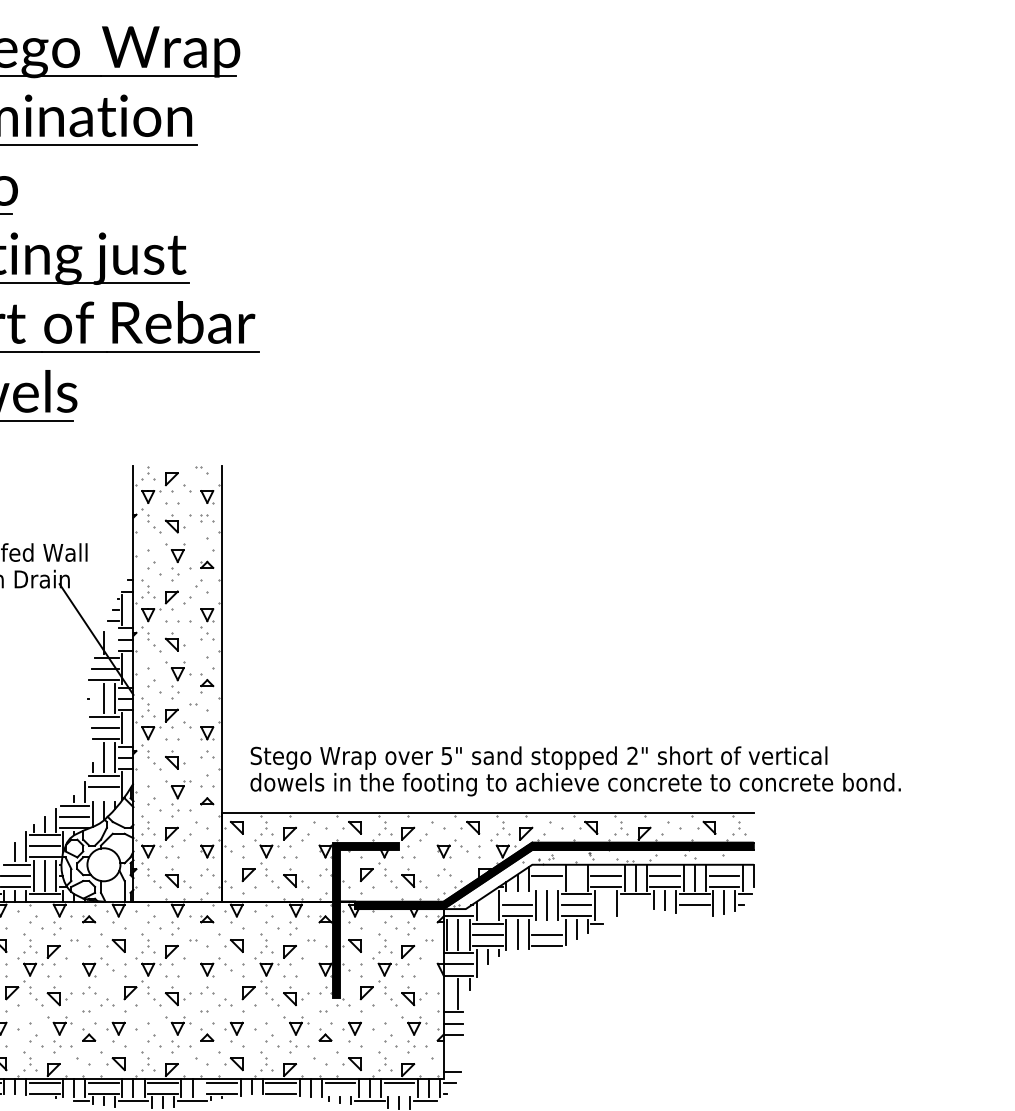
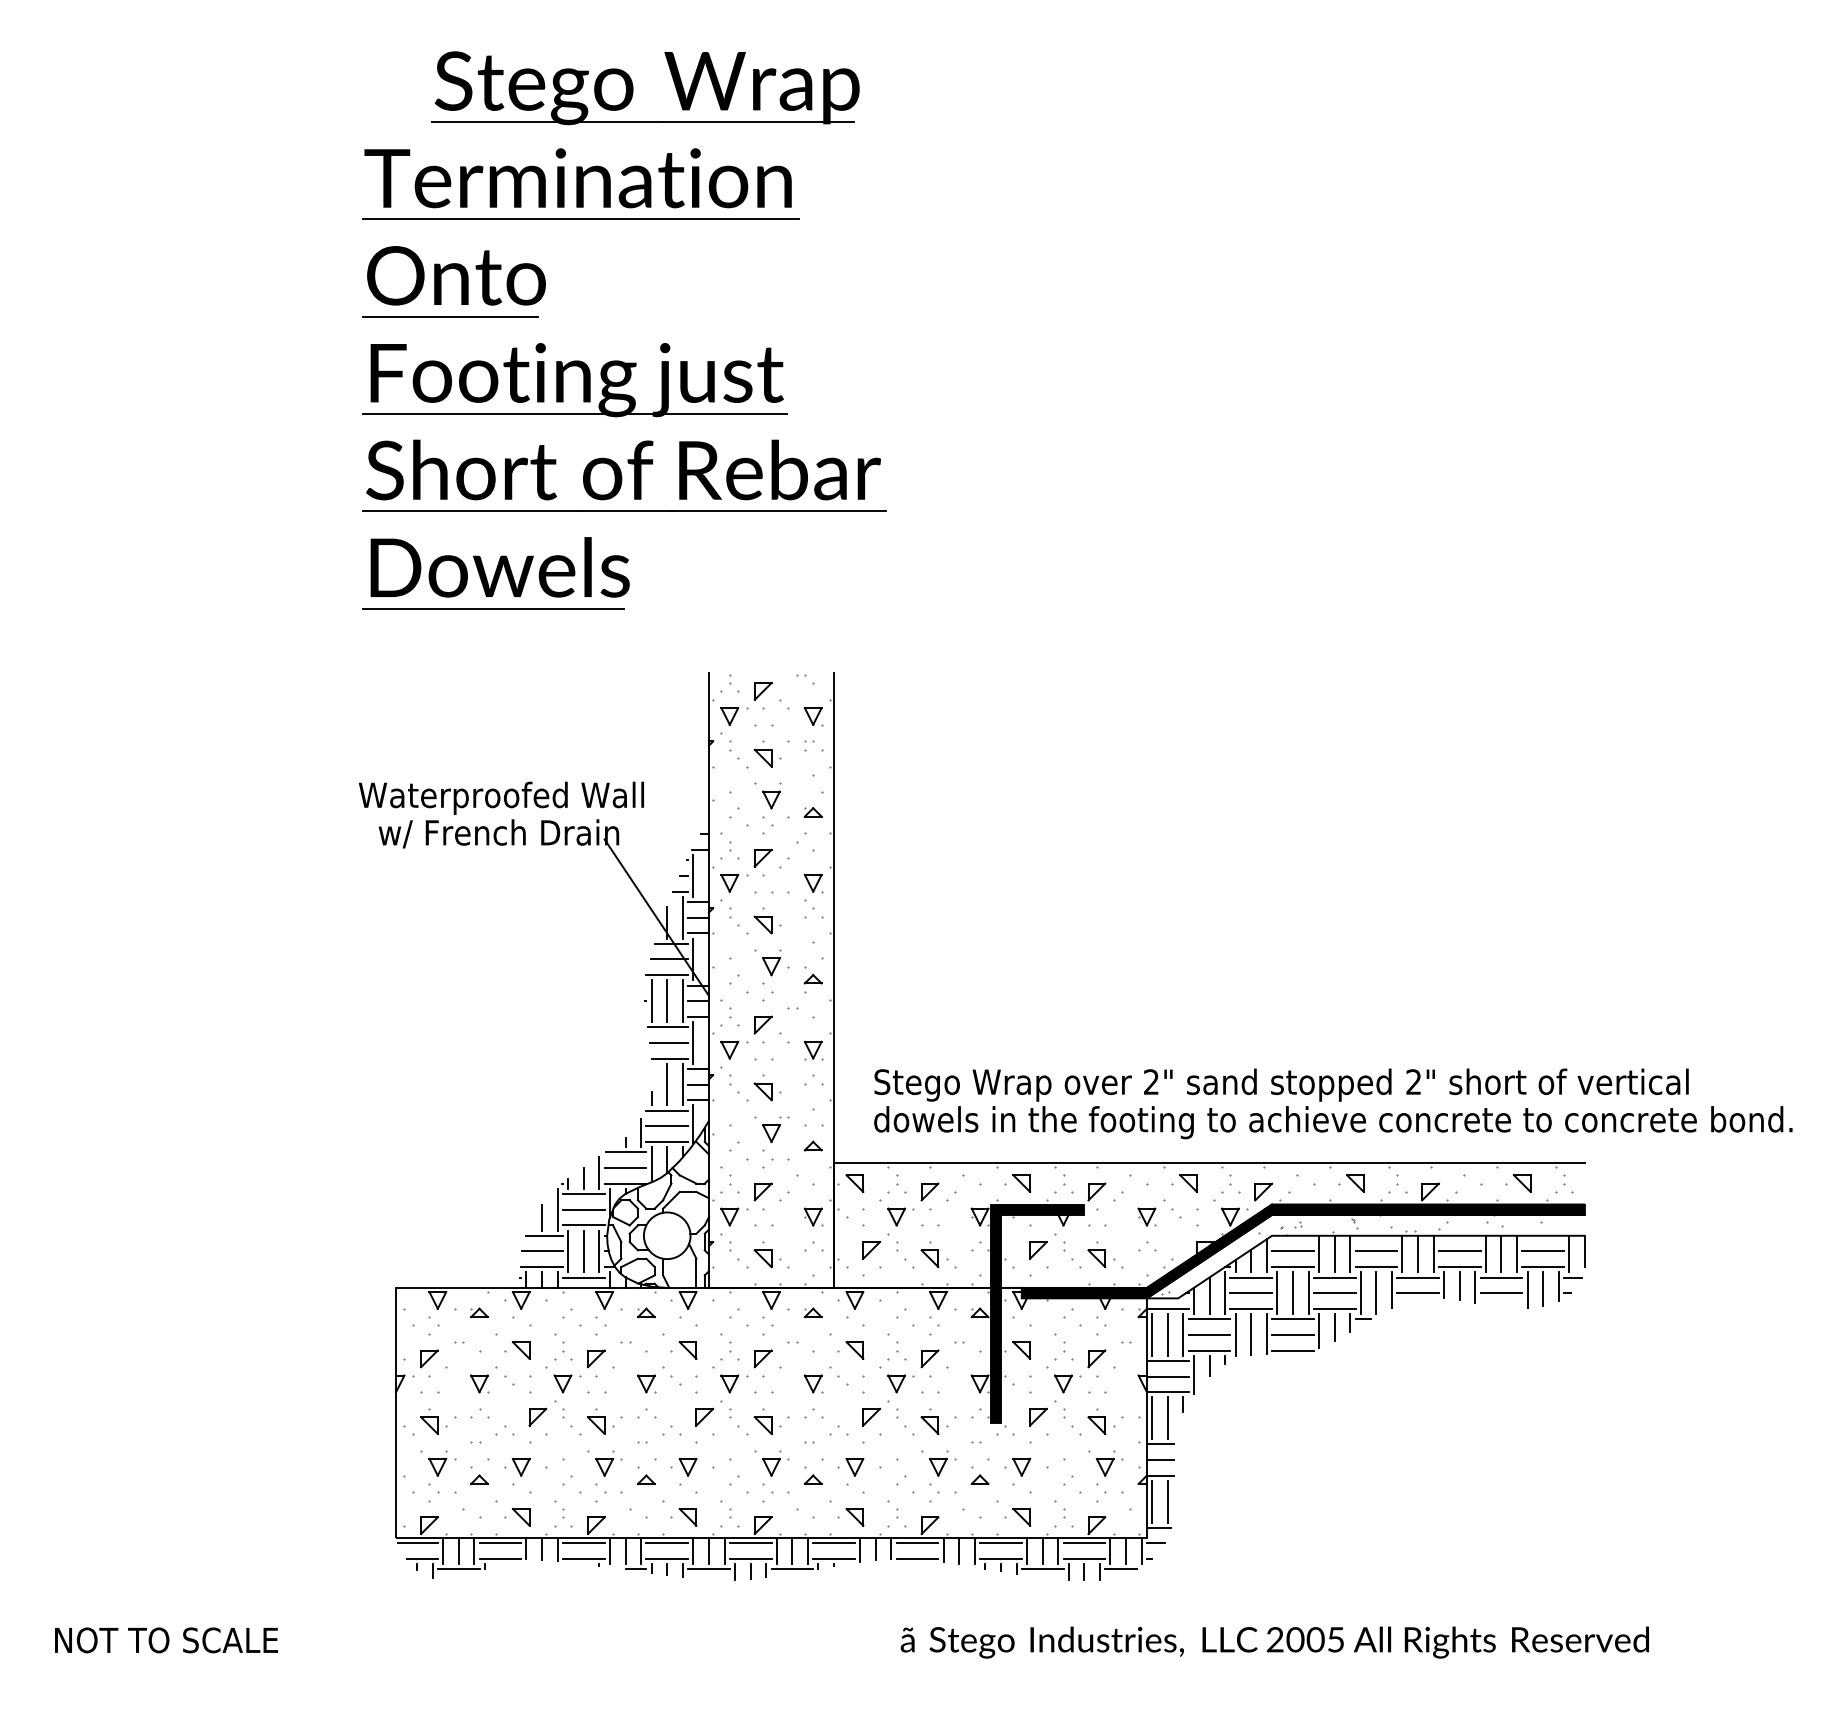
line: (114, 639) -> (682, 917), added
line: (92, 698) -> (651, 1001), added
text: (446, 756) -> (1151, 1082), 5" -> 2"
line: (104, 798) -> (667, 1141), added
line: (576, 877) -> (1334, 1253), added
line: (546, 887) -> (1292, 1267), added
line: (517, 894) -> (1251, 1277), added
line: (606, 904) -> (1376, 1292), added
line: (635, 905) -> (1417, 1293), added
line: (487, 907) -> (1209, 1295), added
line: (546, 924) -> (1292, 1319), added
line: (447, 994) -> (1152, 1418), added
line: (447, 1052) -> (1152, 1501), added
line: (458, 1052) -> (1167, 1501), added
line: (203, 1088) -> (808, 1551), added
line: (339, 1094) -> (1000, 1559), added
line: (399, 1094) -> (1084, 1559), added

